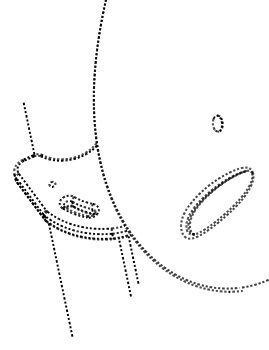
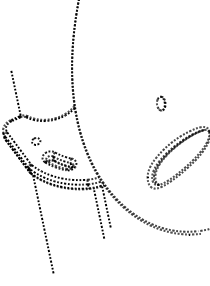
part: (217, 123) -> (160, 103), moved
part: (52, 184) -> (36, 141), size x1.6

